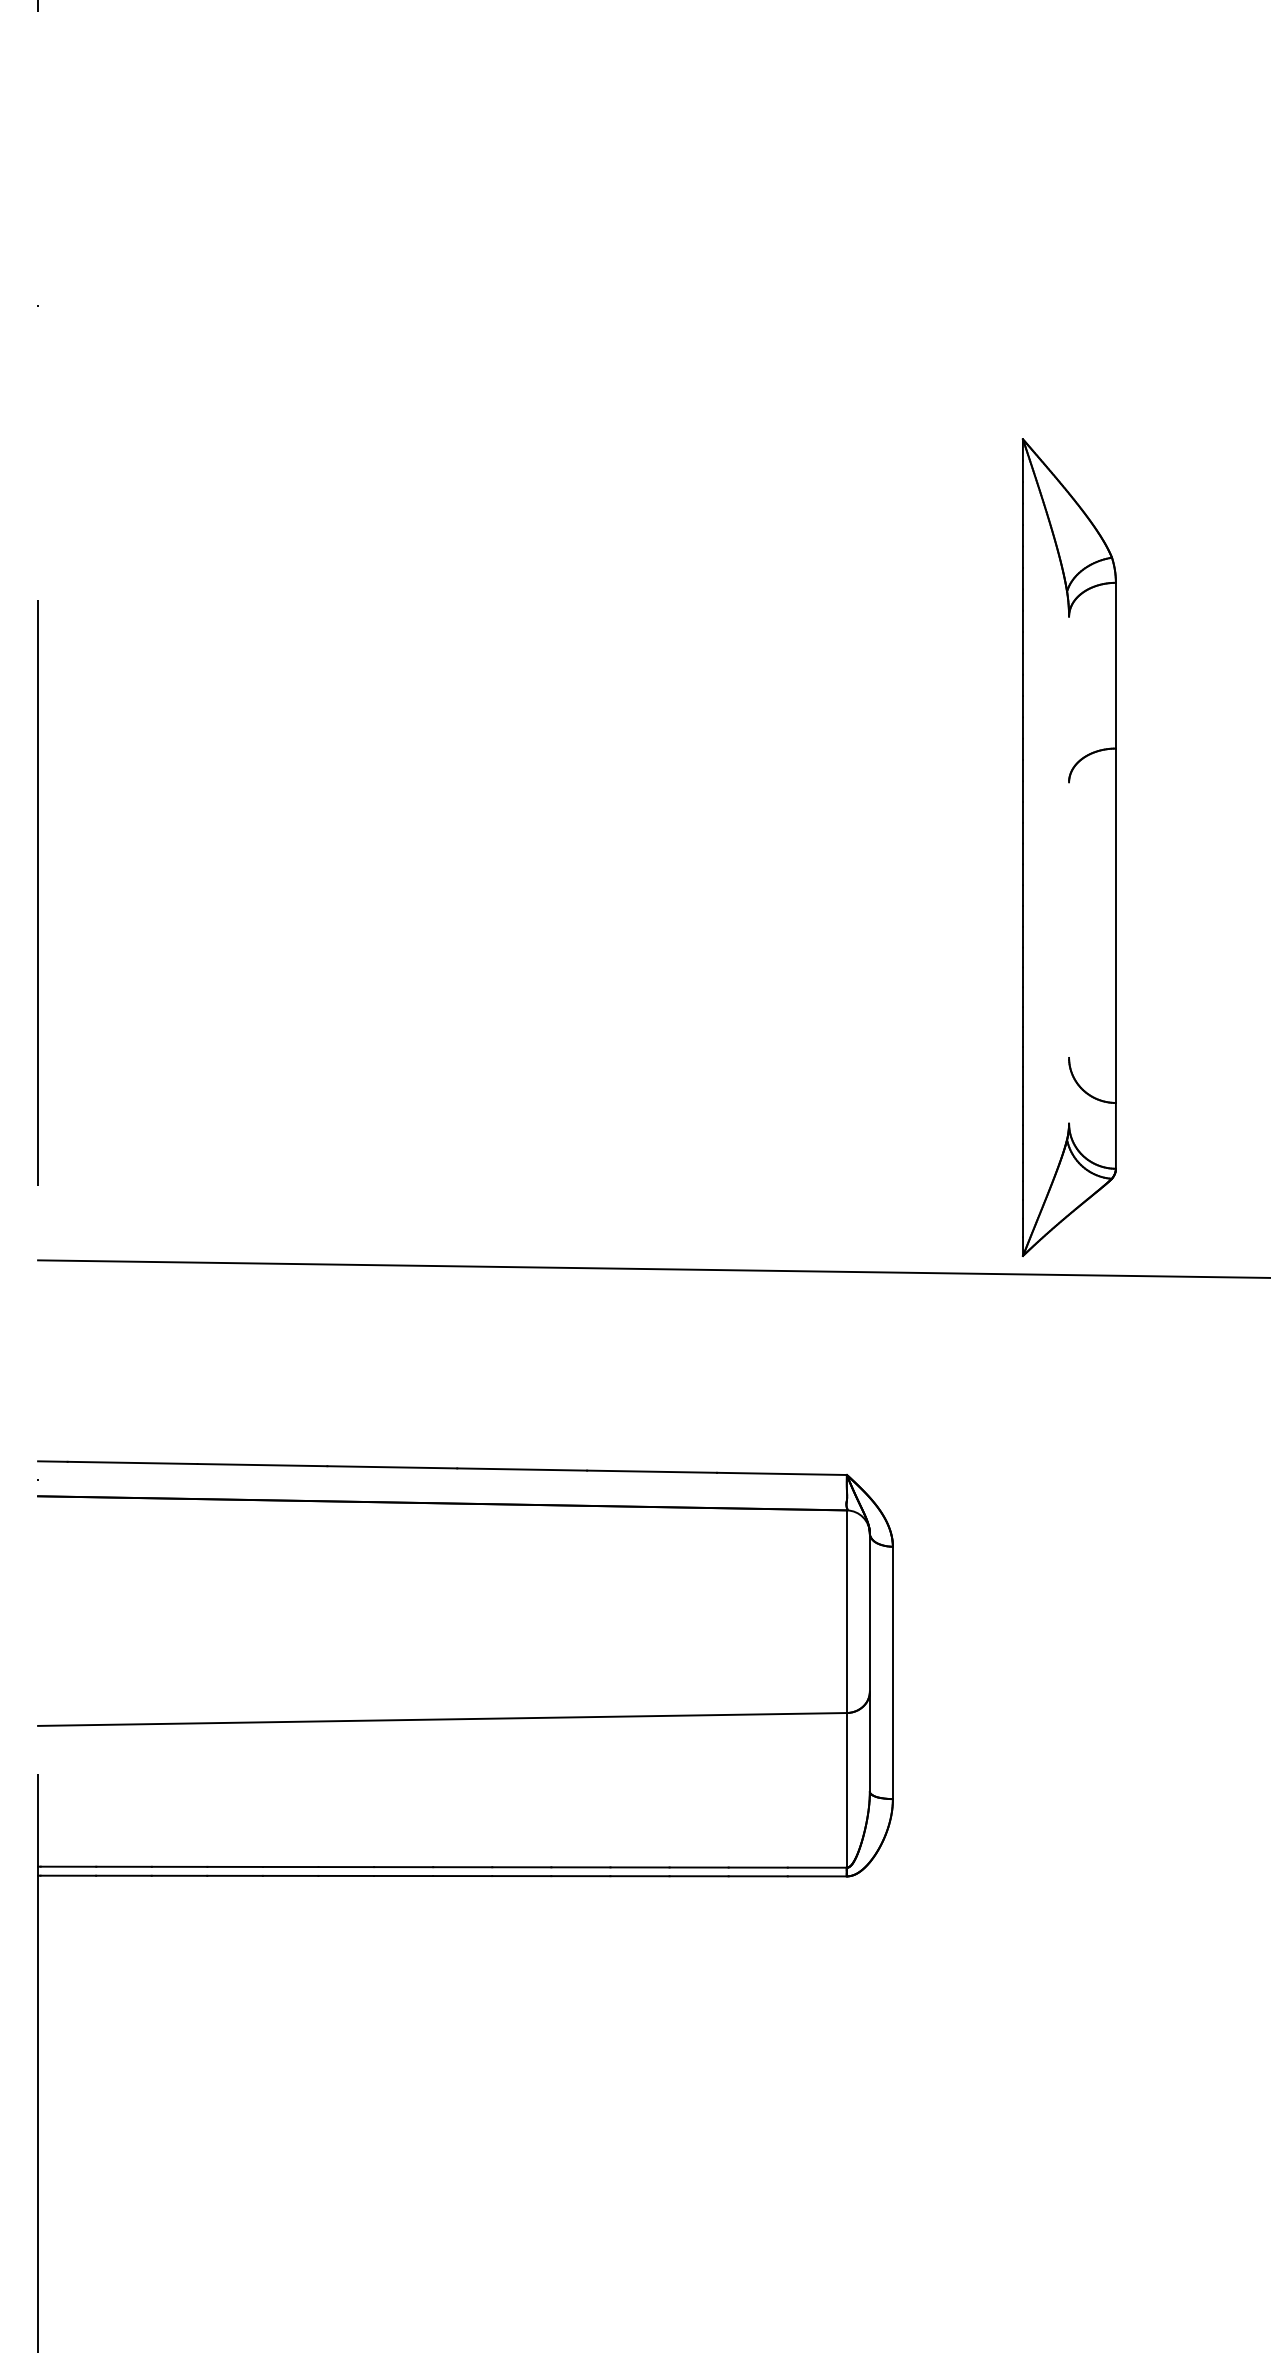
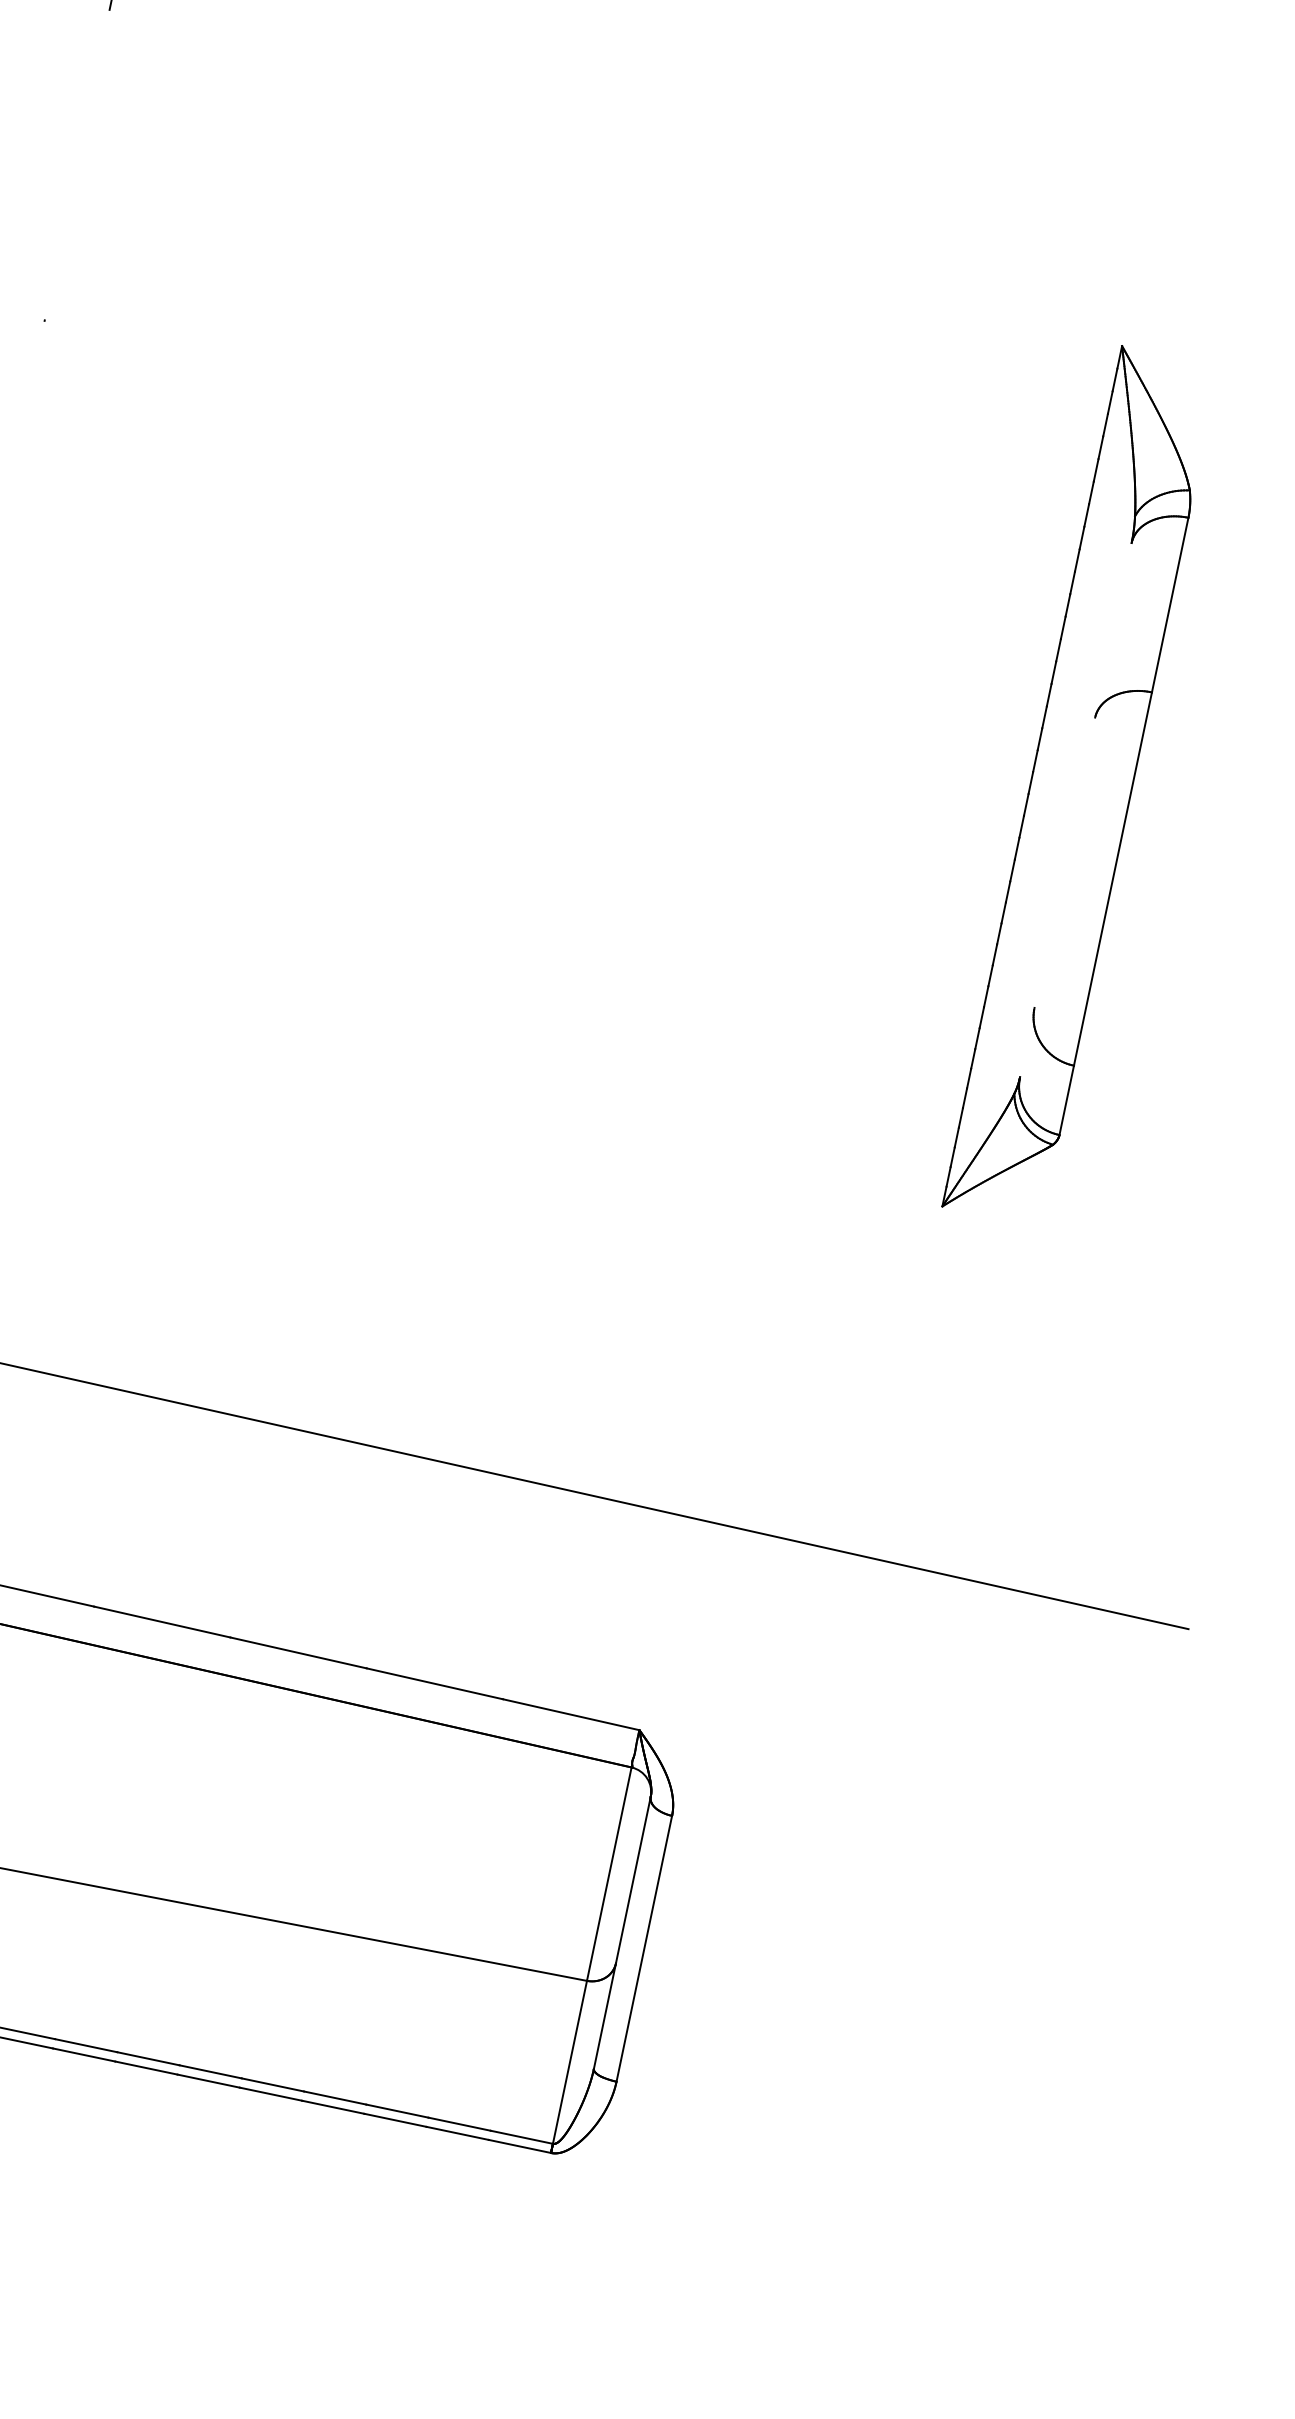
part: (1068, 847) -> (1080, 786), moved

